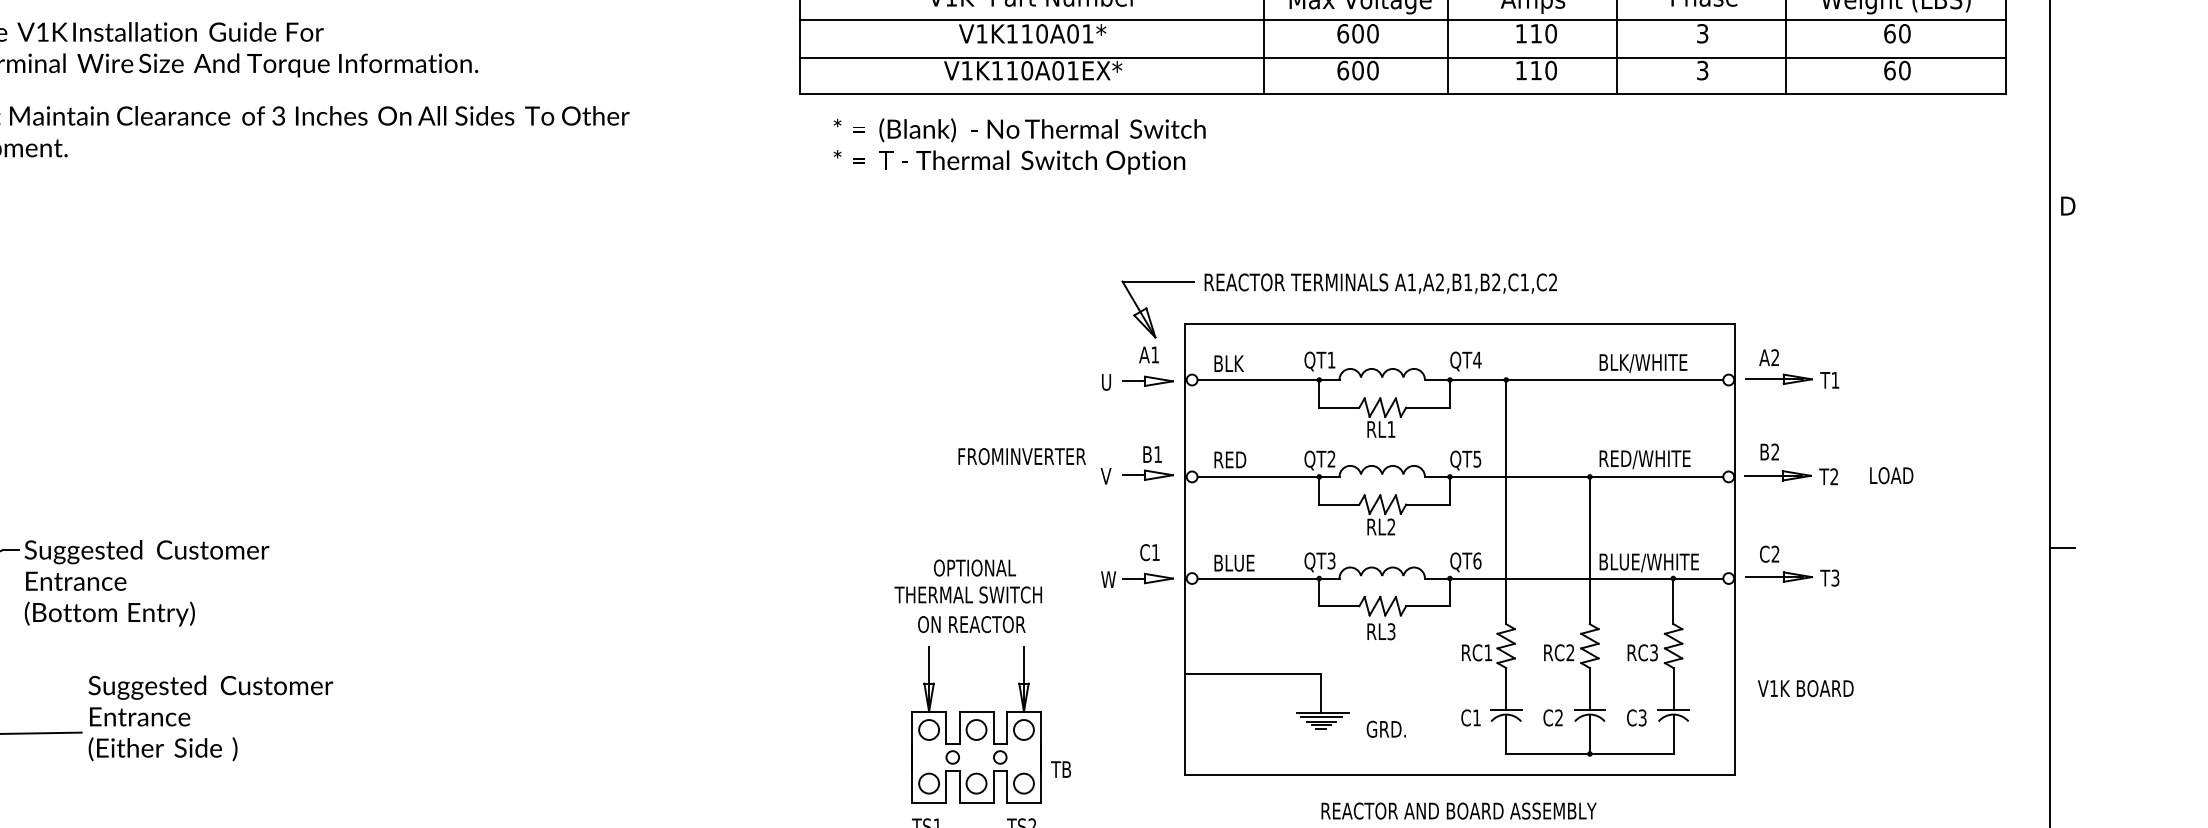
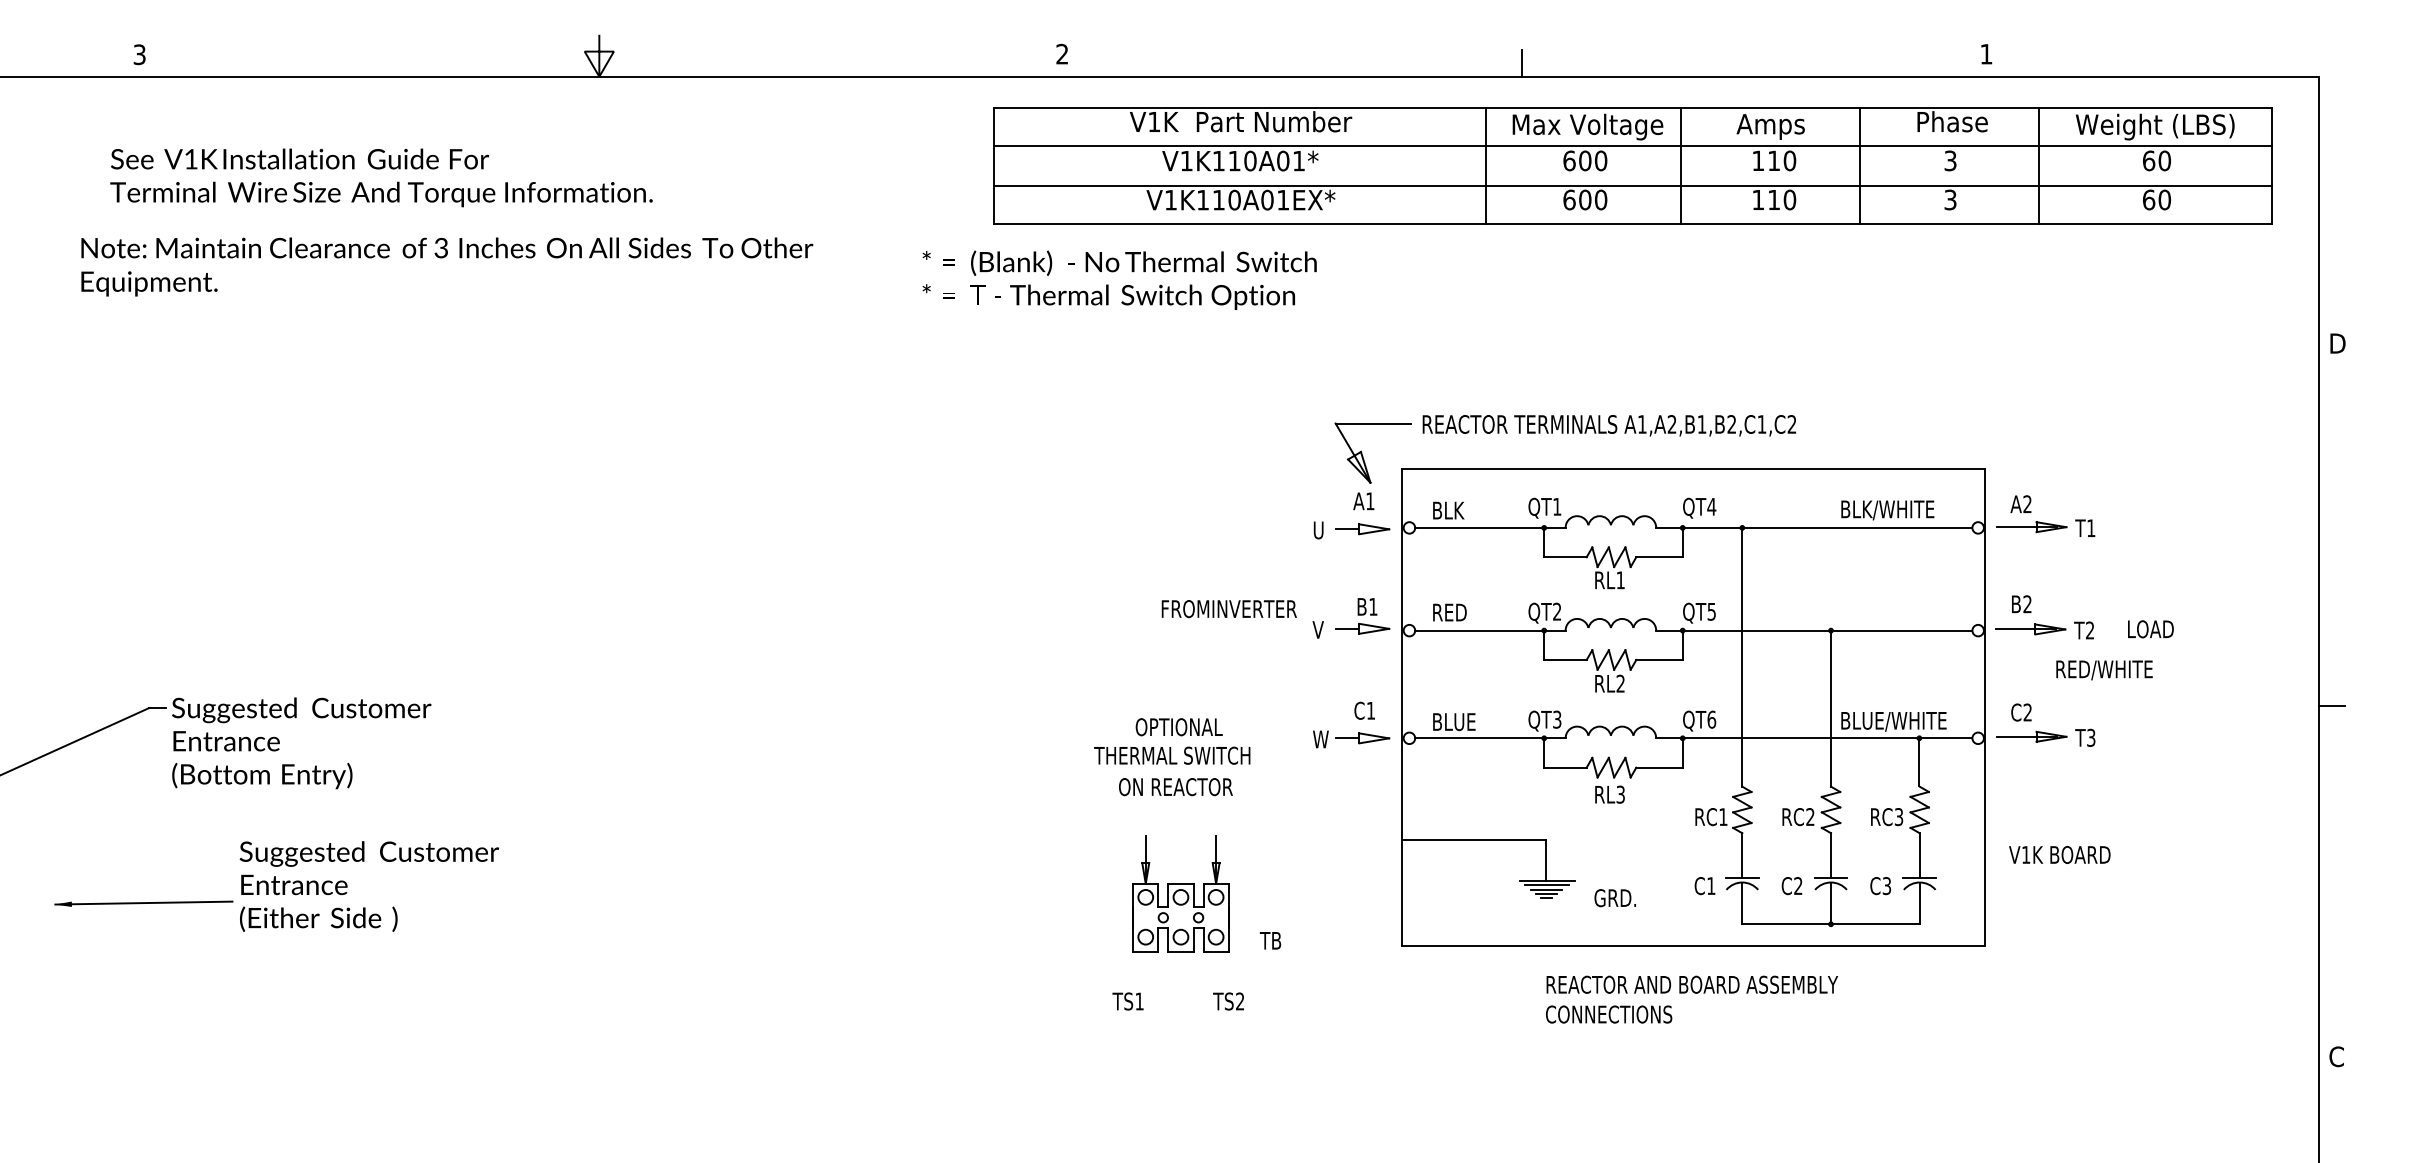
text: (1019, 145) -> (1119, 279), moved
text: (1645, 459) -> (2104, 670), moved
part: (976, 724) -> (1180, 893), size x0.7

